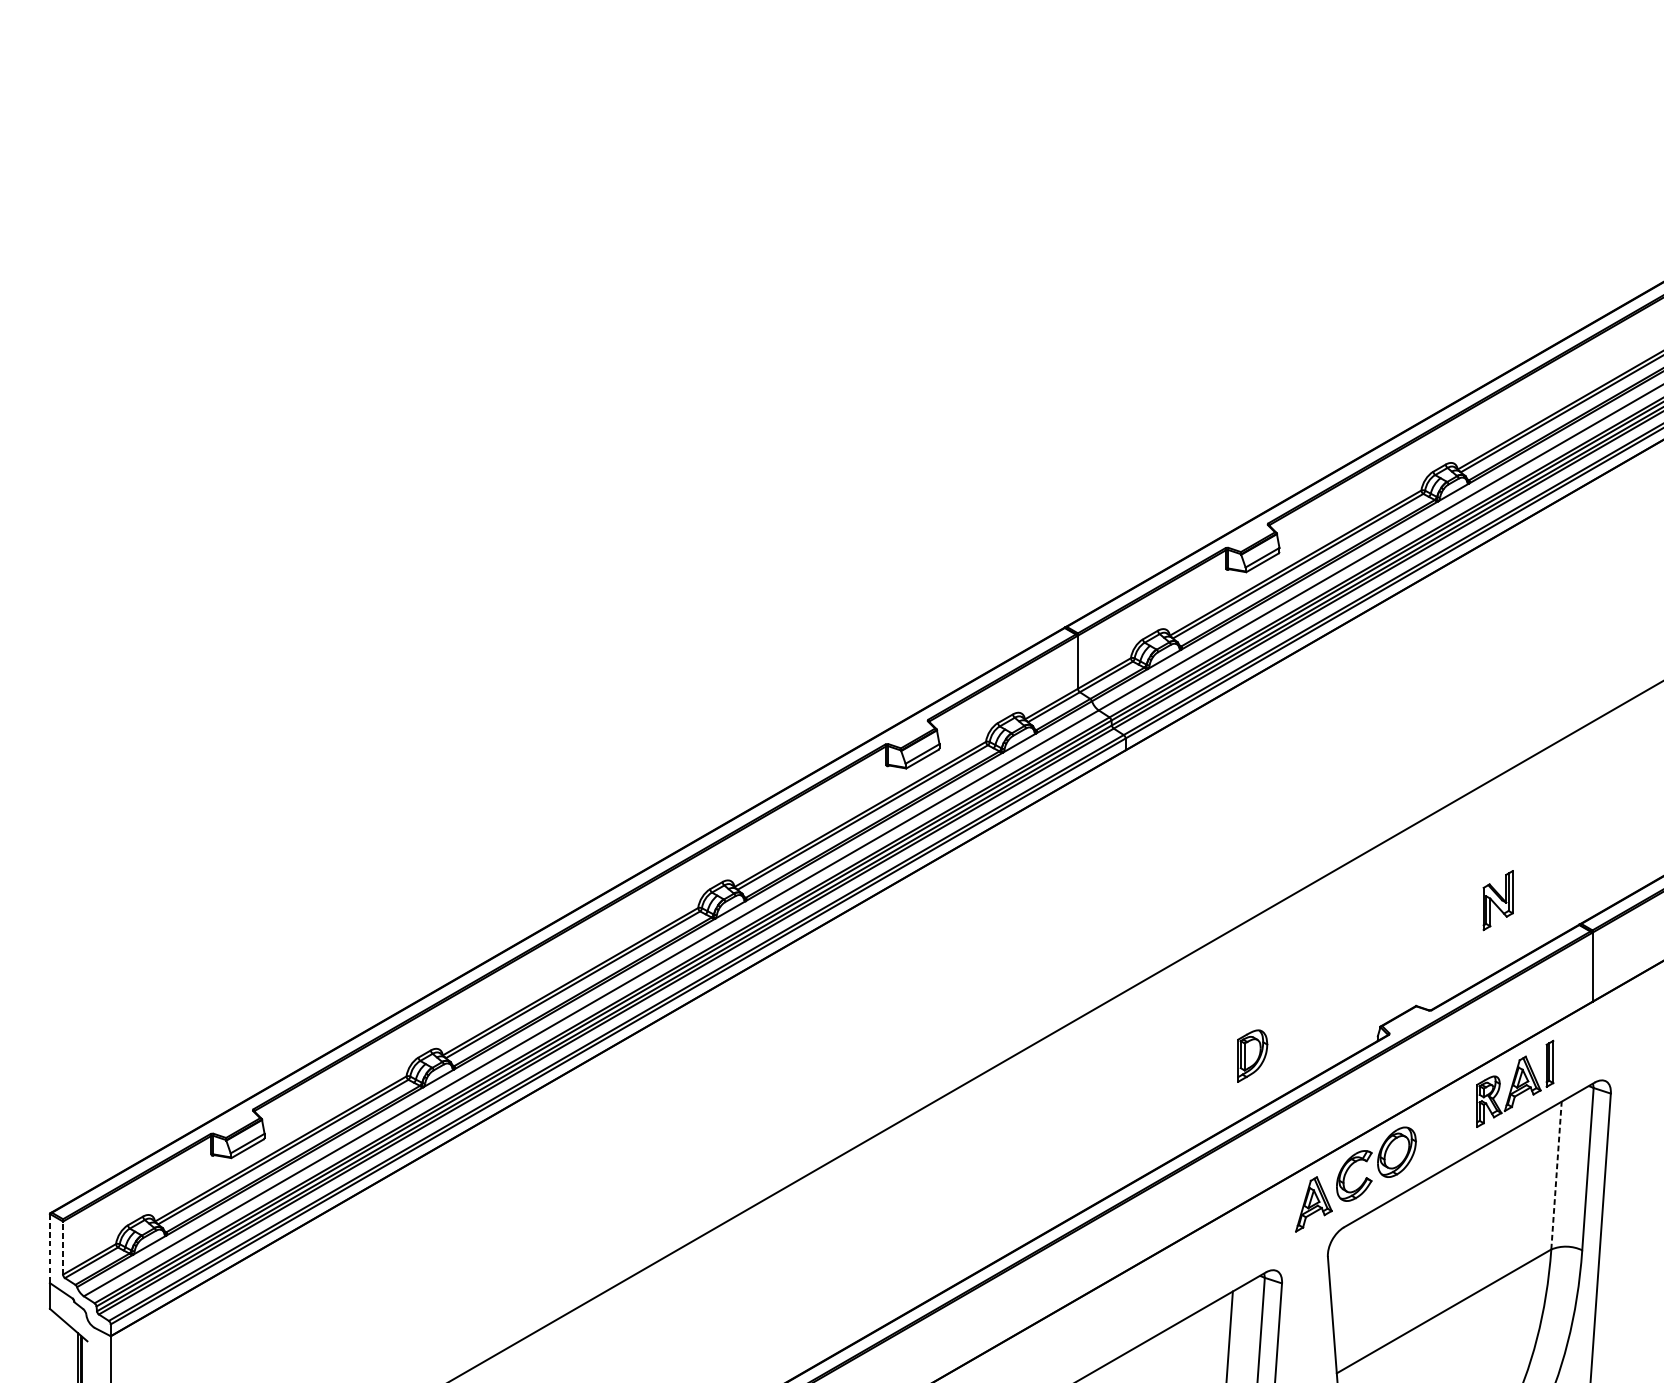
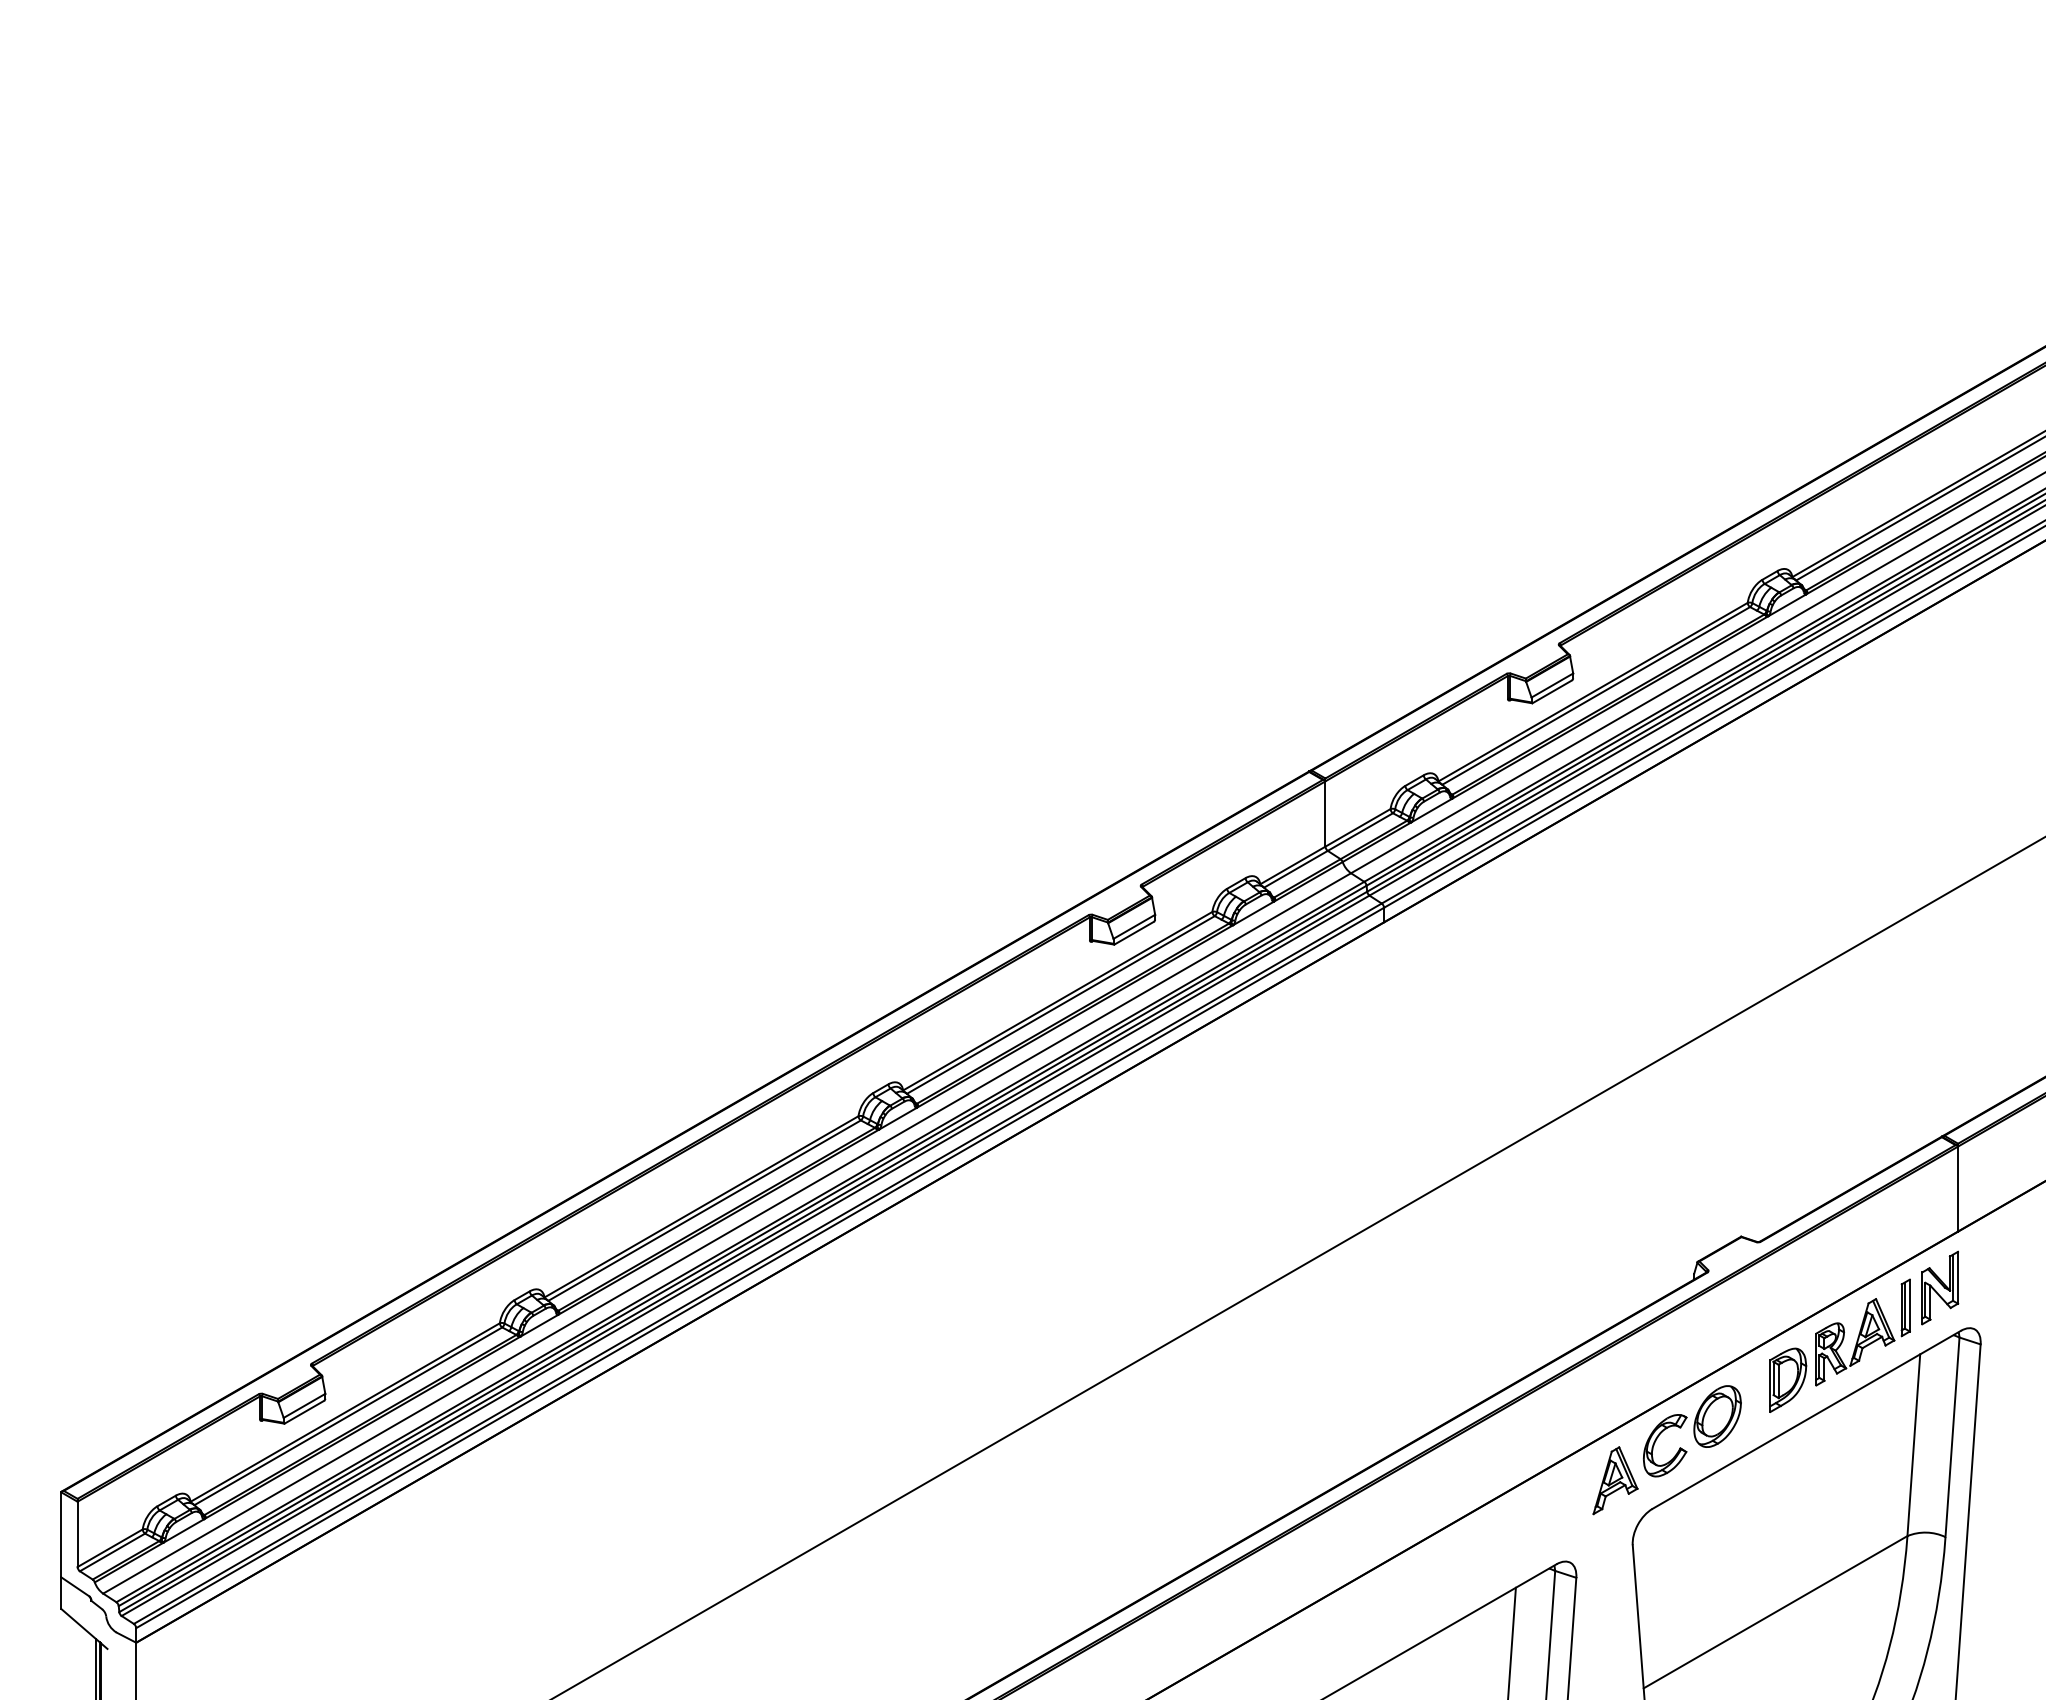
part: (1498, 900) -> (1940, 1287), moved
part: (1252, 1055) -> (1788, 1379), moved
line: (1556, 1175) -> (1913, 1444), dashed -> solid
line: (50, 1248) -> (61, 1534), dashed -> solid
line: (63, 1248) -> (77, 1534), dashed -> solid

